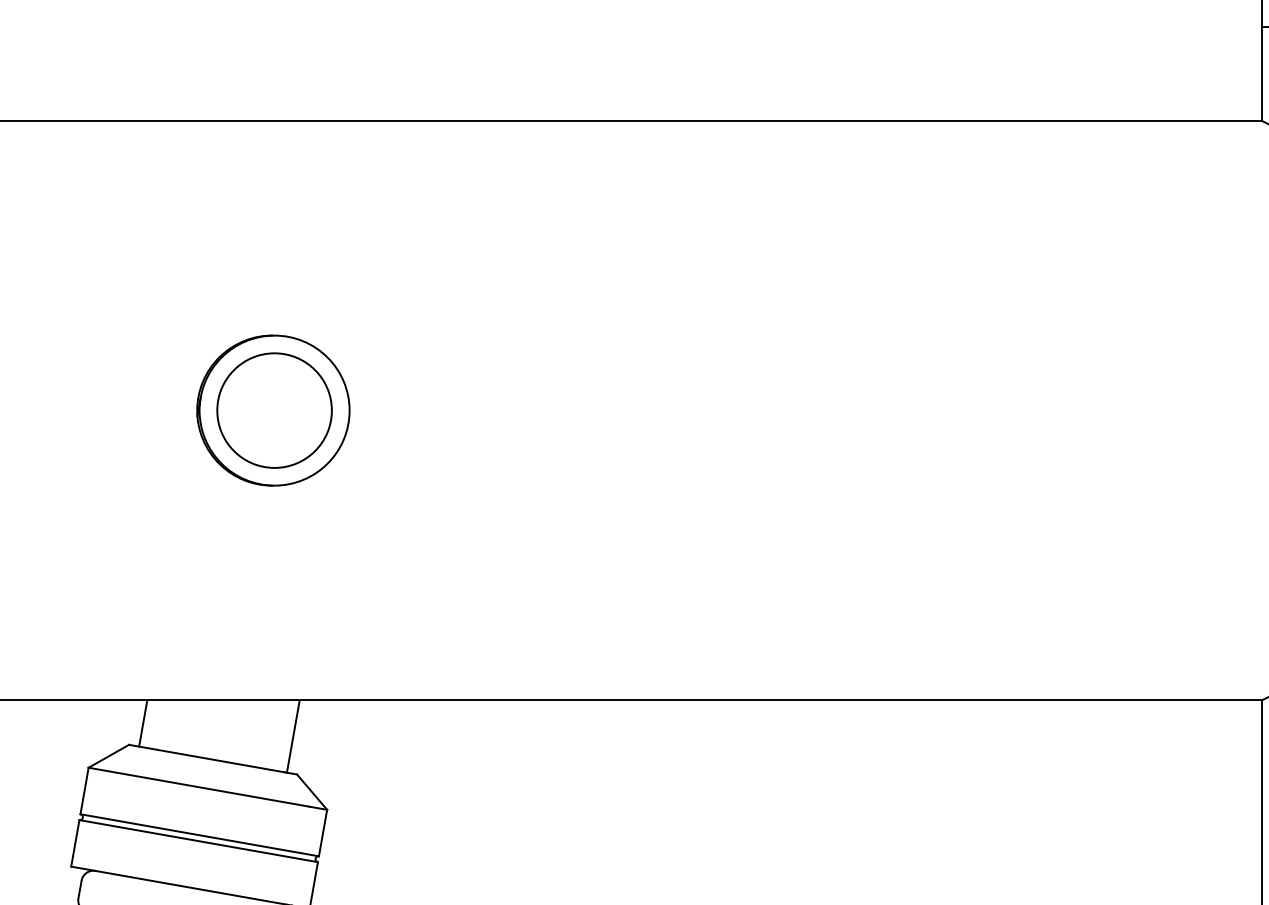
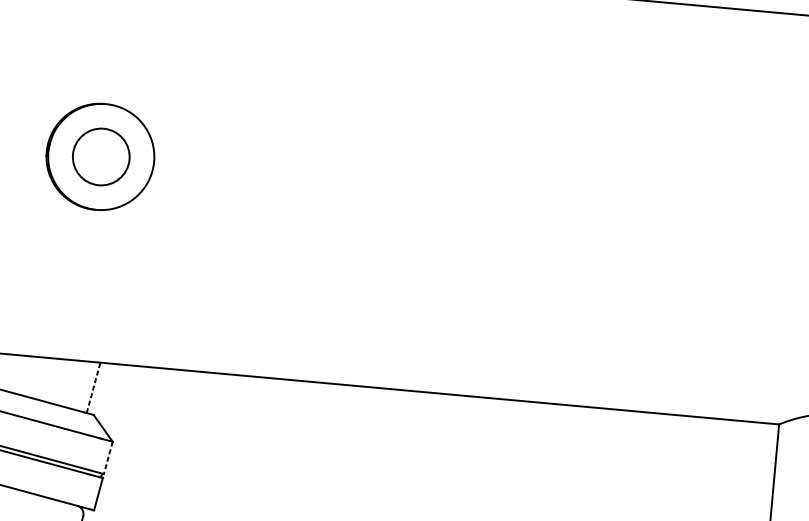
circle: (274, 410) -> (101, 156), size x0.7
line: (293, 736) -> (93, 387), solid -> dashed
line: (323, 833) -> (108, 458), solid -> dashed

